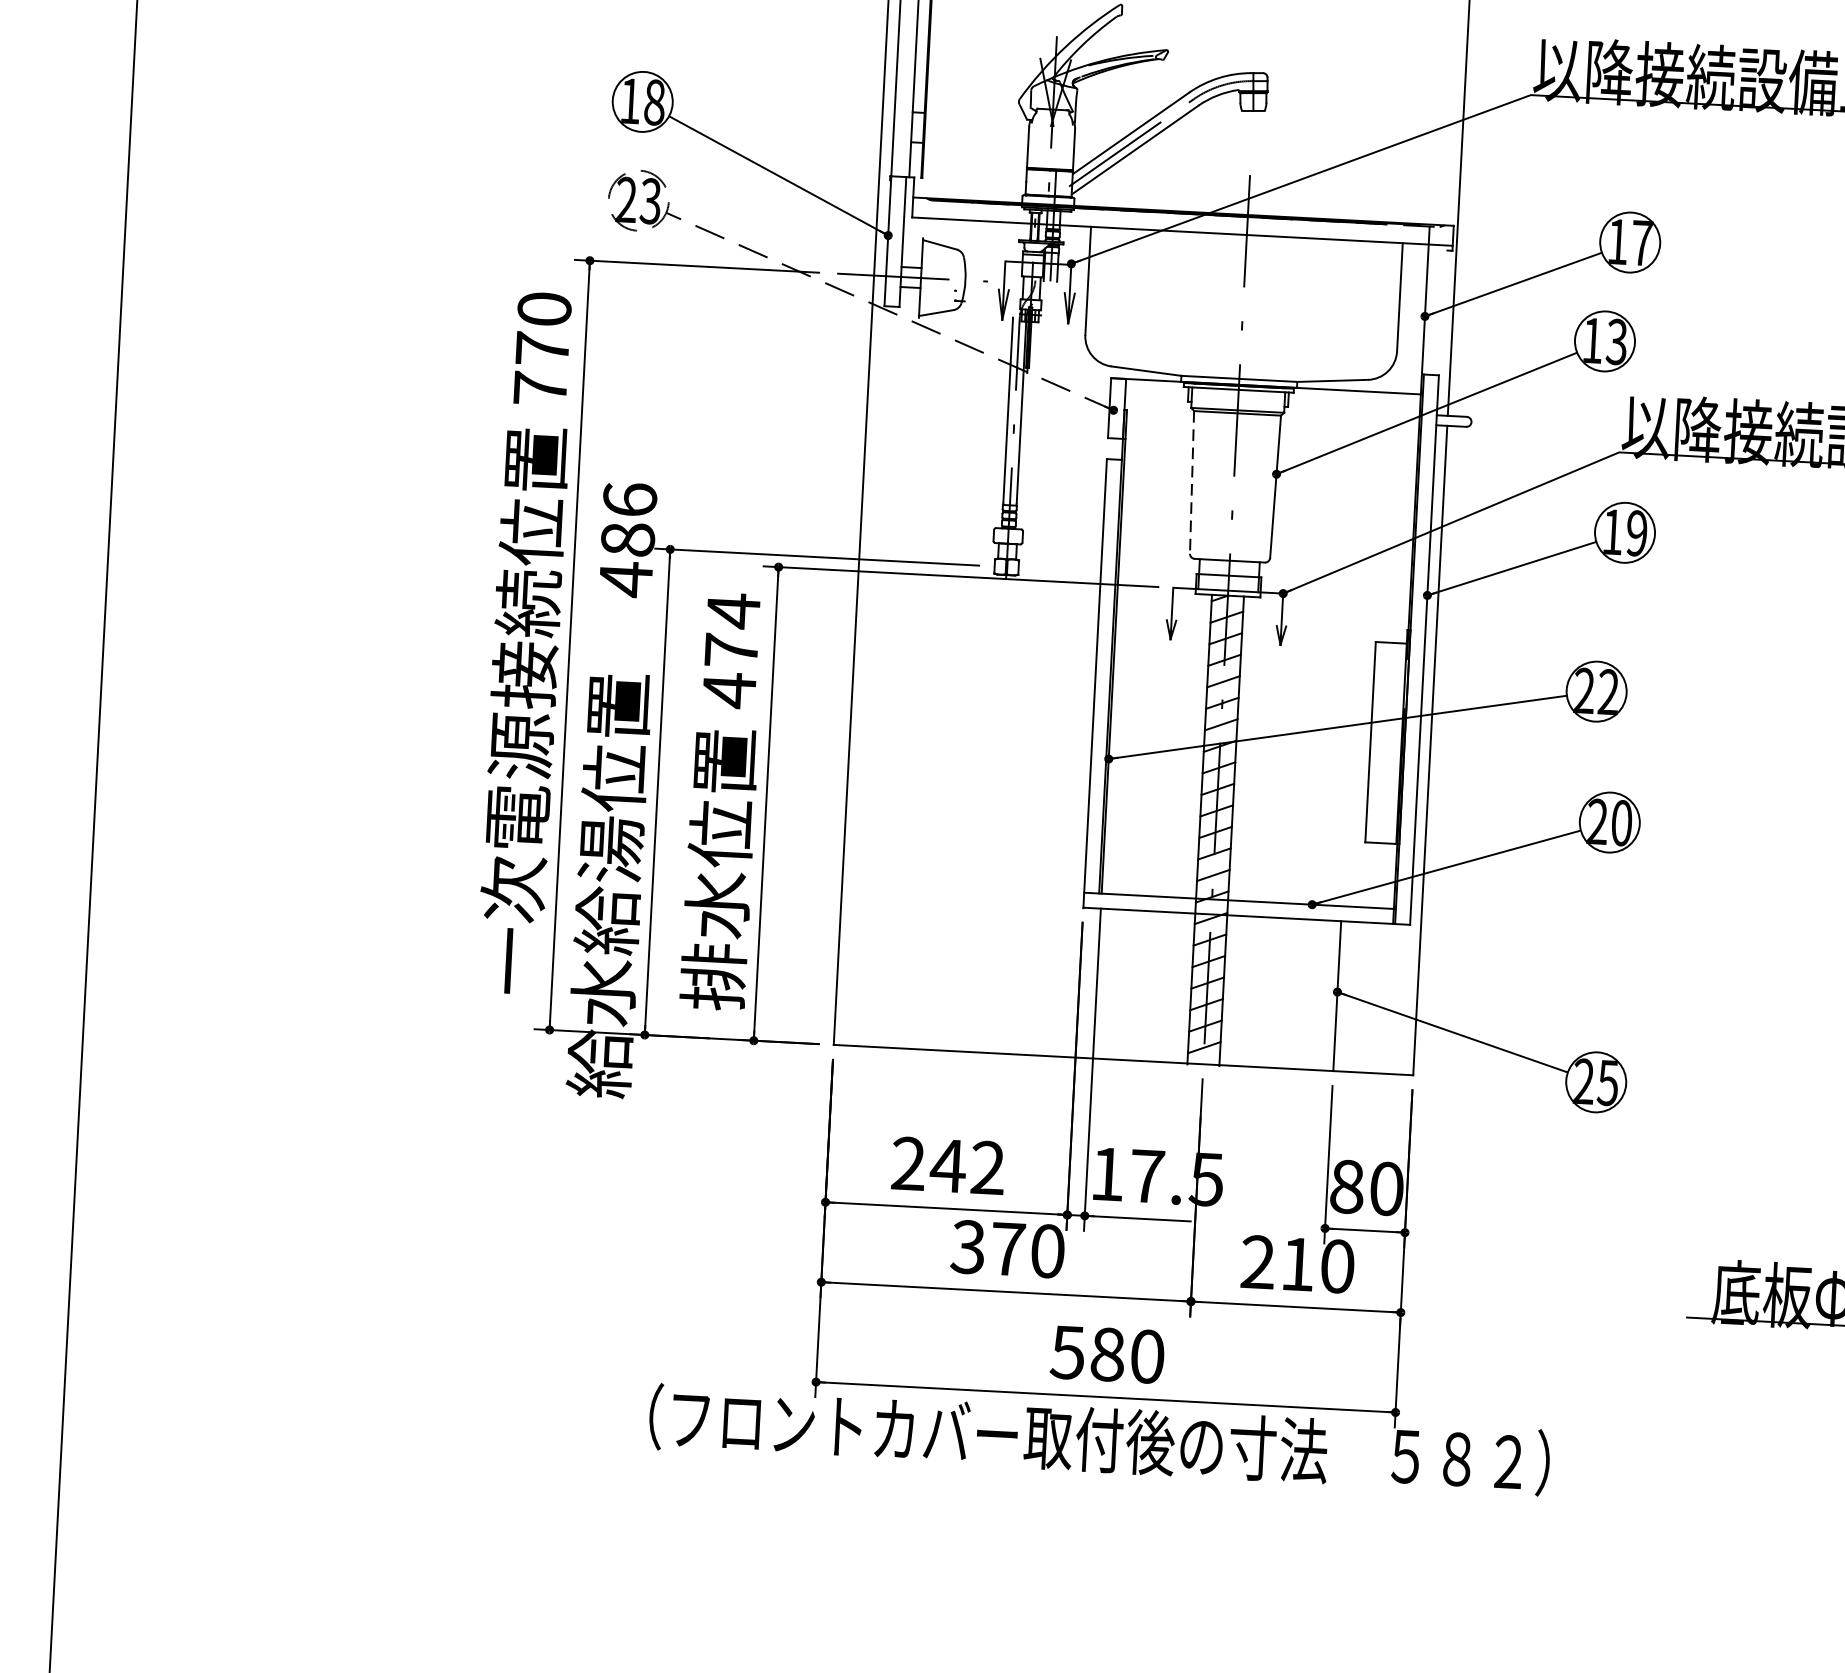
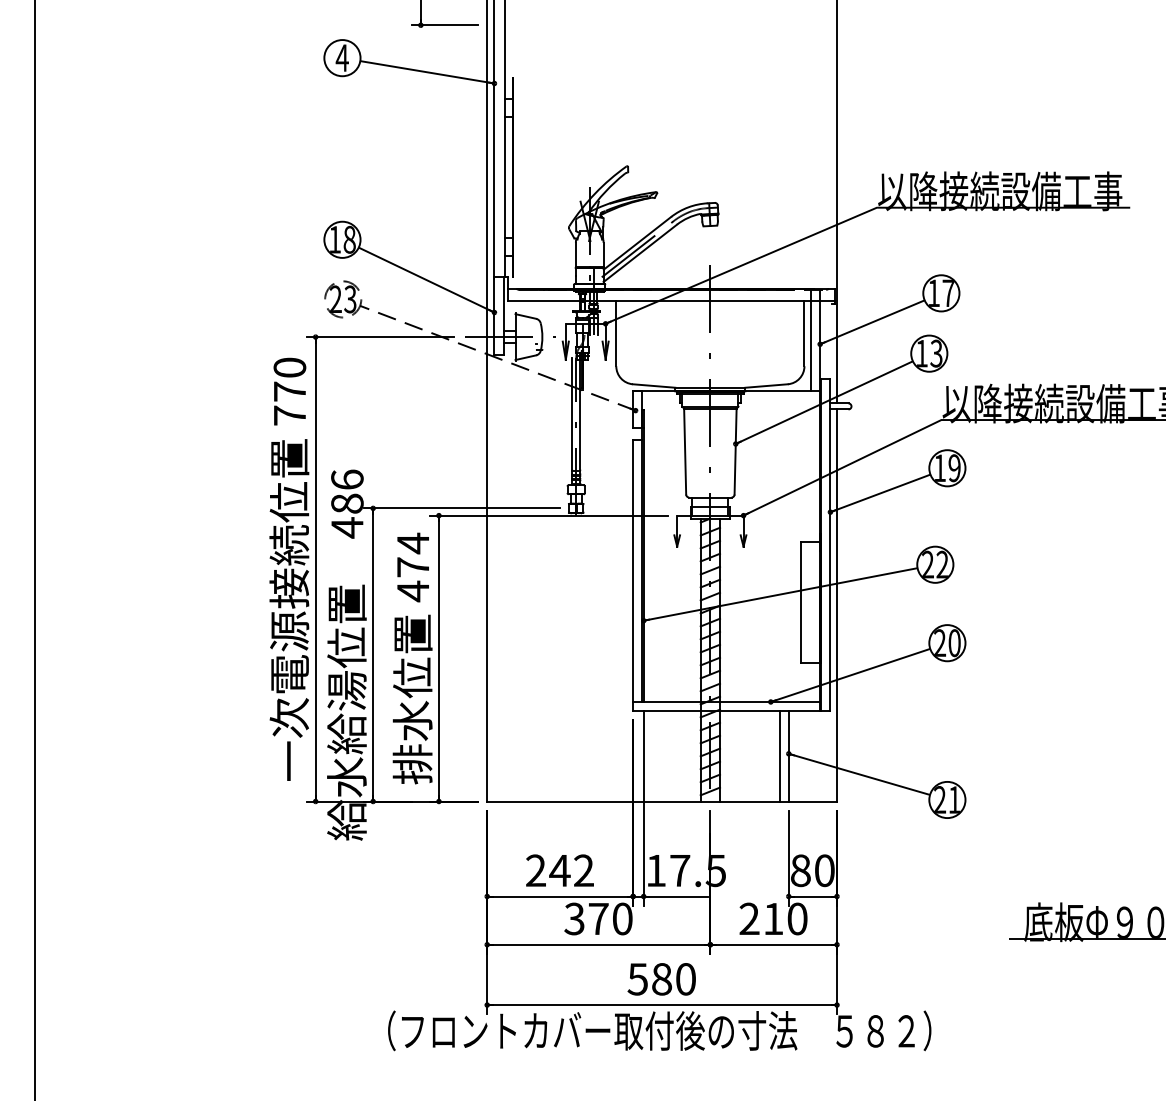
line: (1410, 309) -> (811, 340), added
line: (1192, 483) -> (685, 452), dashed -> solid
line: (1321, 995) -> (779, 756), added
text: (1608, 1082) -> (954, 799), 25 -> 21

